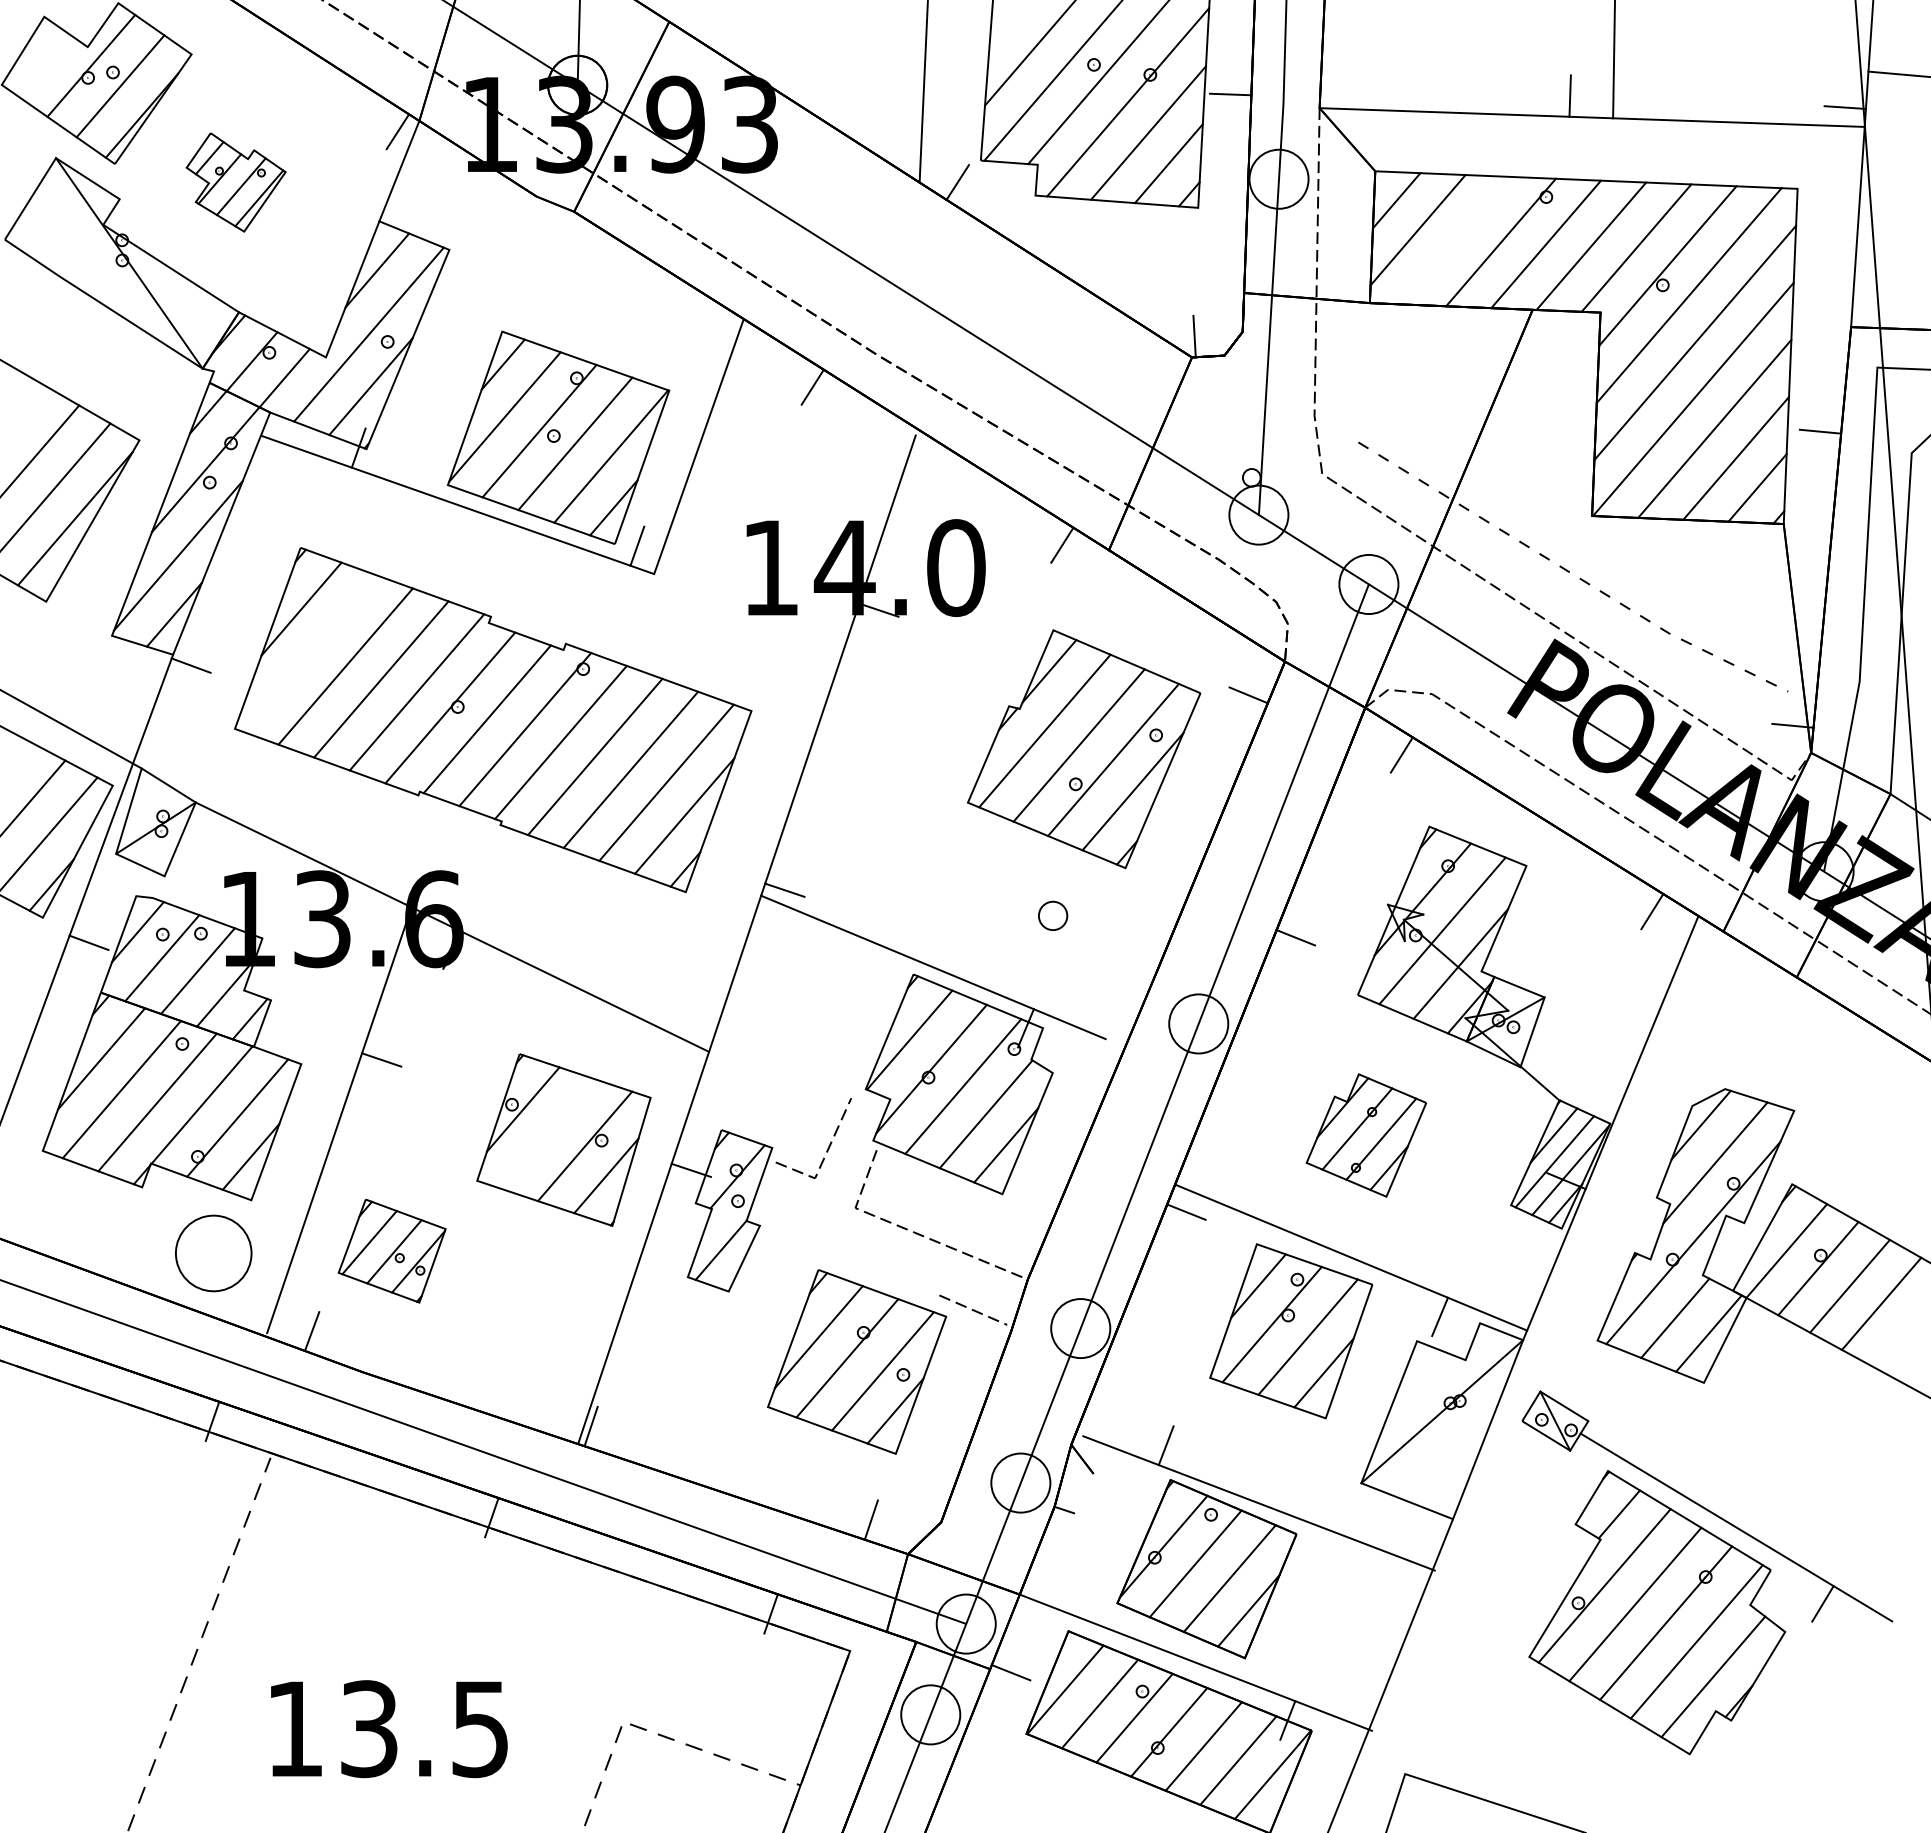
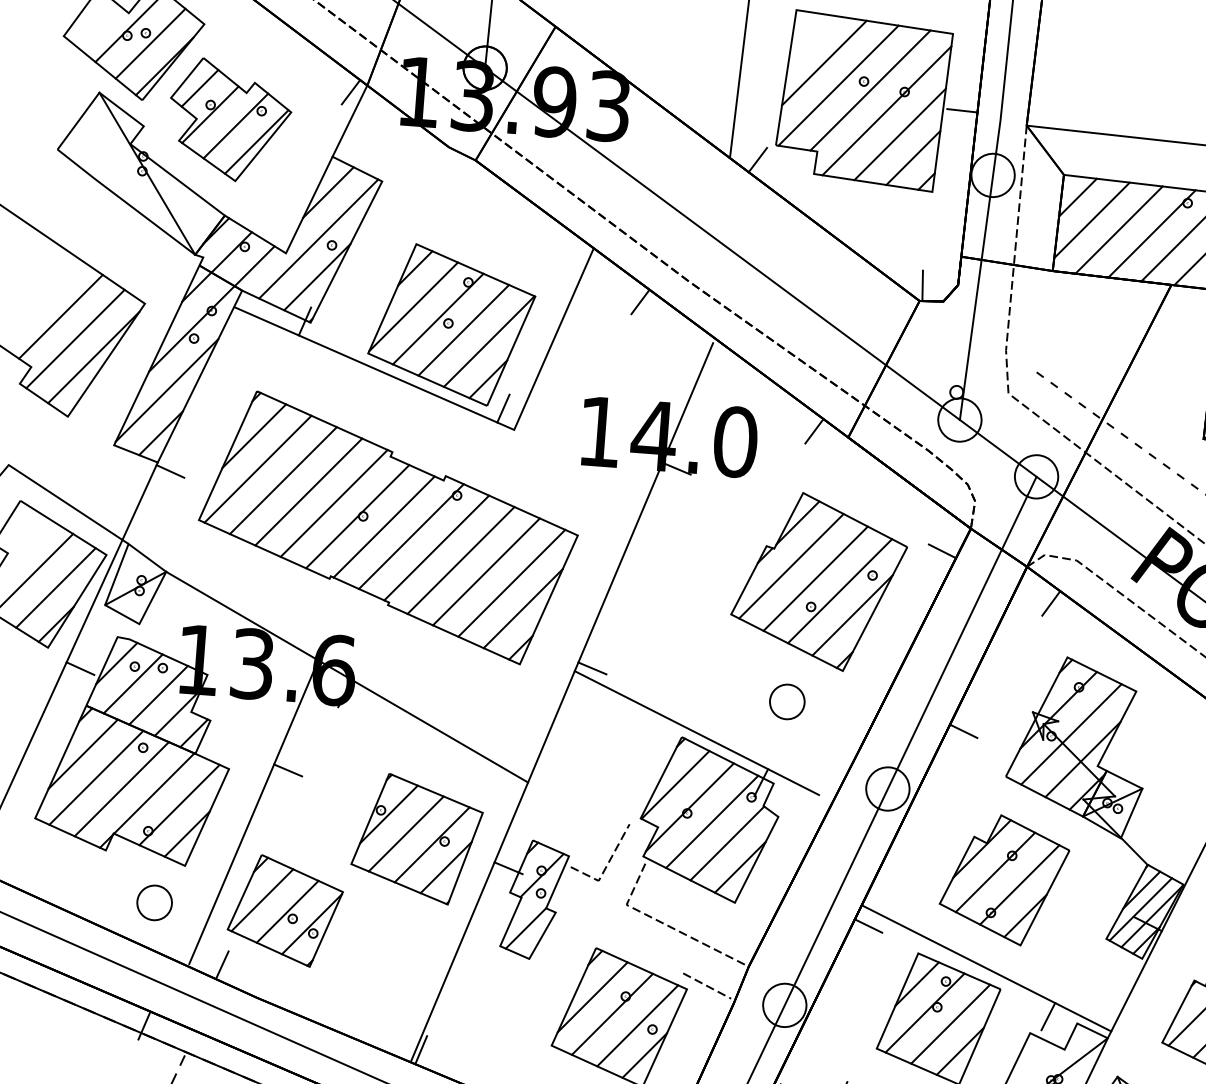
part: (235, 182) -> (229, 120), size x1.67
line: (1455, 240) -> (1118, 229), added
line: (309, 653) -> (257, 469), added
part: (1052, 915) -> (786, 701), size x1.67
line: (548, 1134) -> (406, 834), added
part: (1366, 1135) -> (1004, 879), size x1.43
part: (391, 1250) -> (284, 910), size x1.43
part: (213, 1253) -> (154, 902), size x0.62

